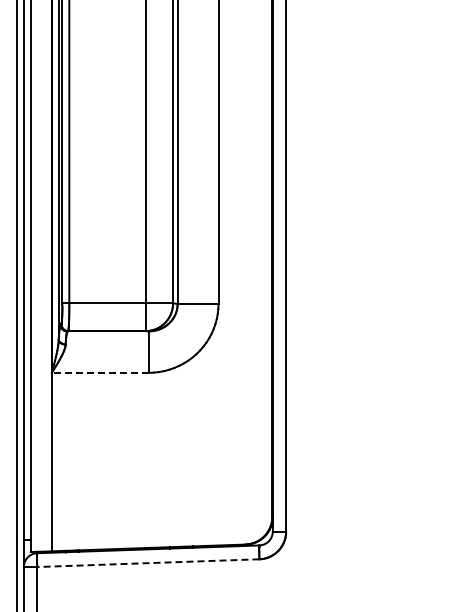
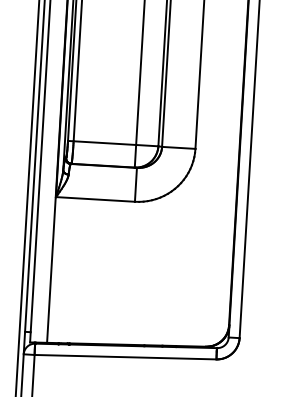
line: (99, 372) -> (94, 199), dashed -> solid
line: (147, 563) -> (124, 357), dashed -> solid

